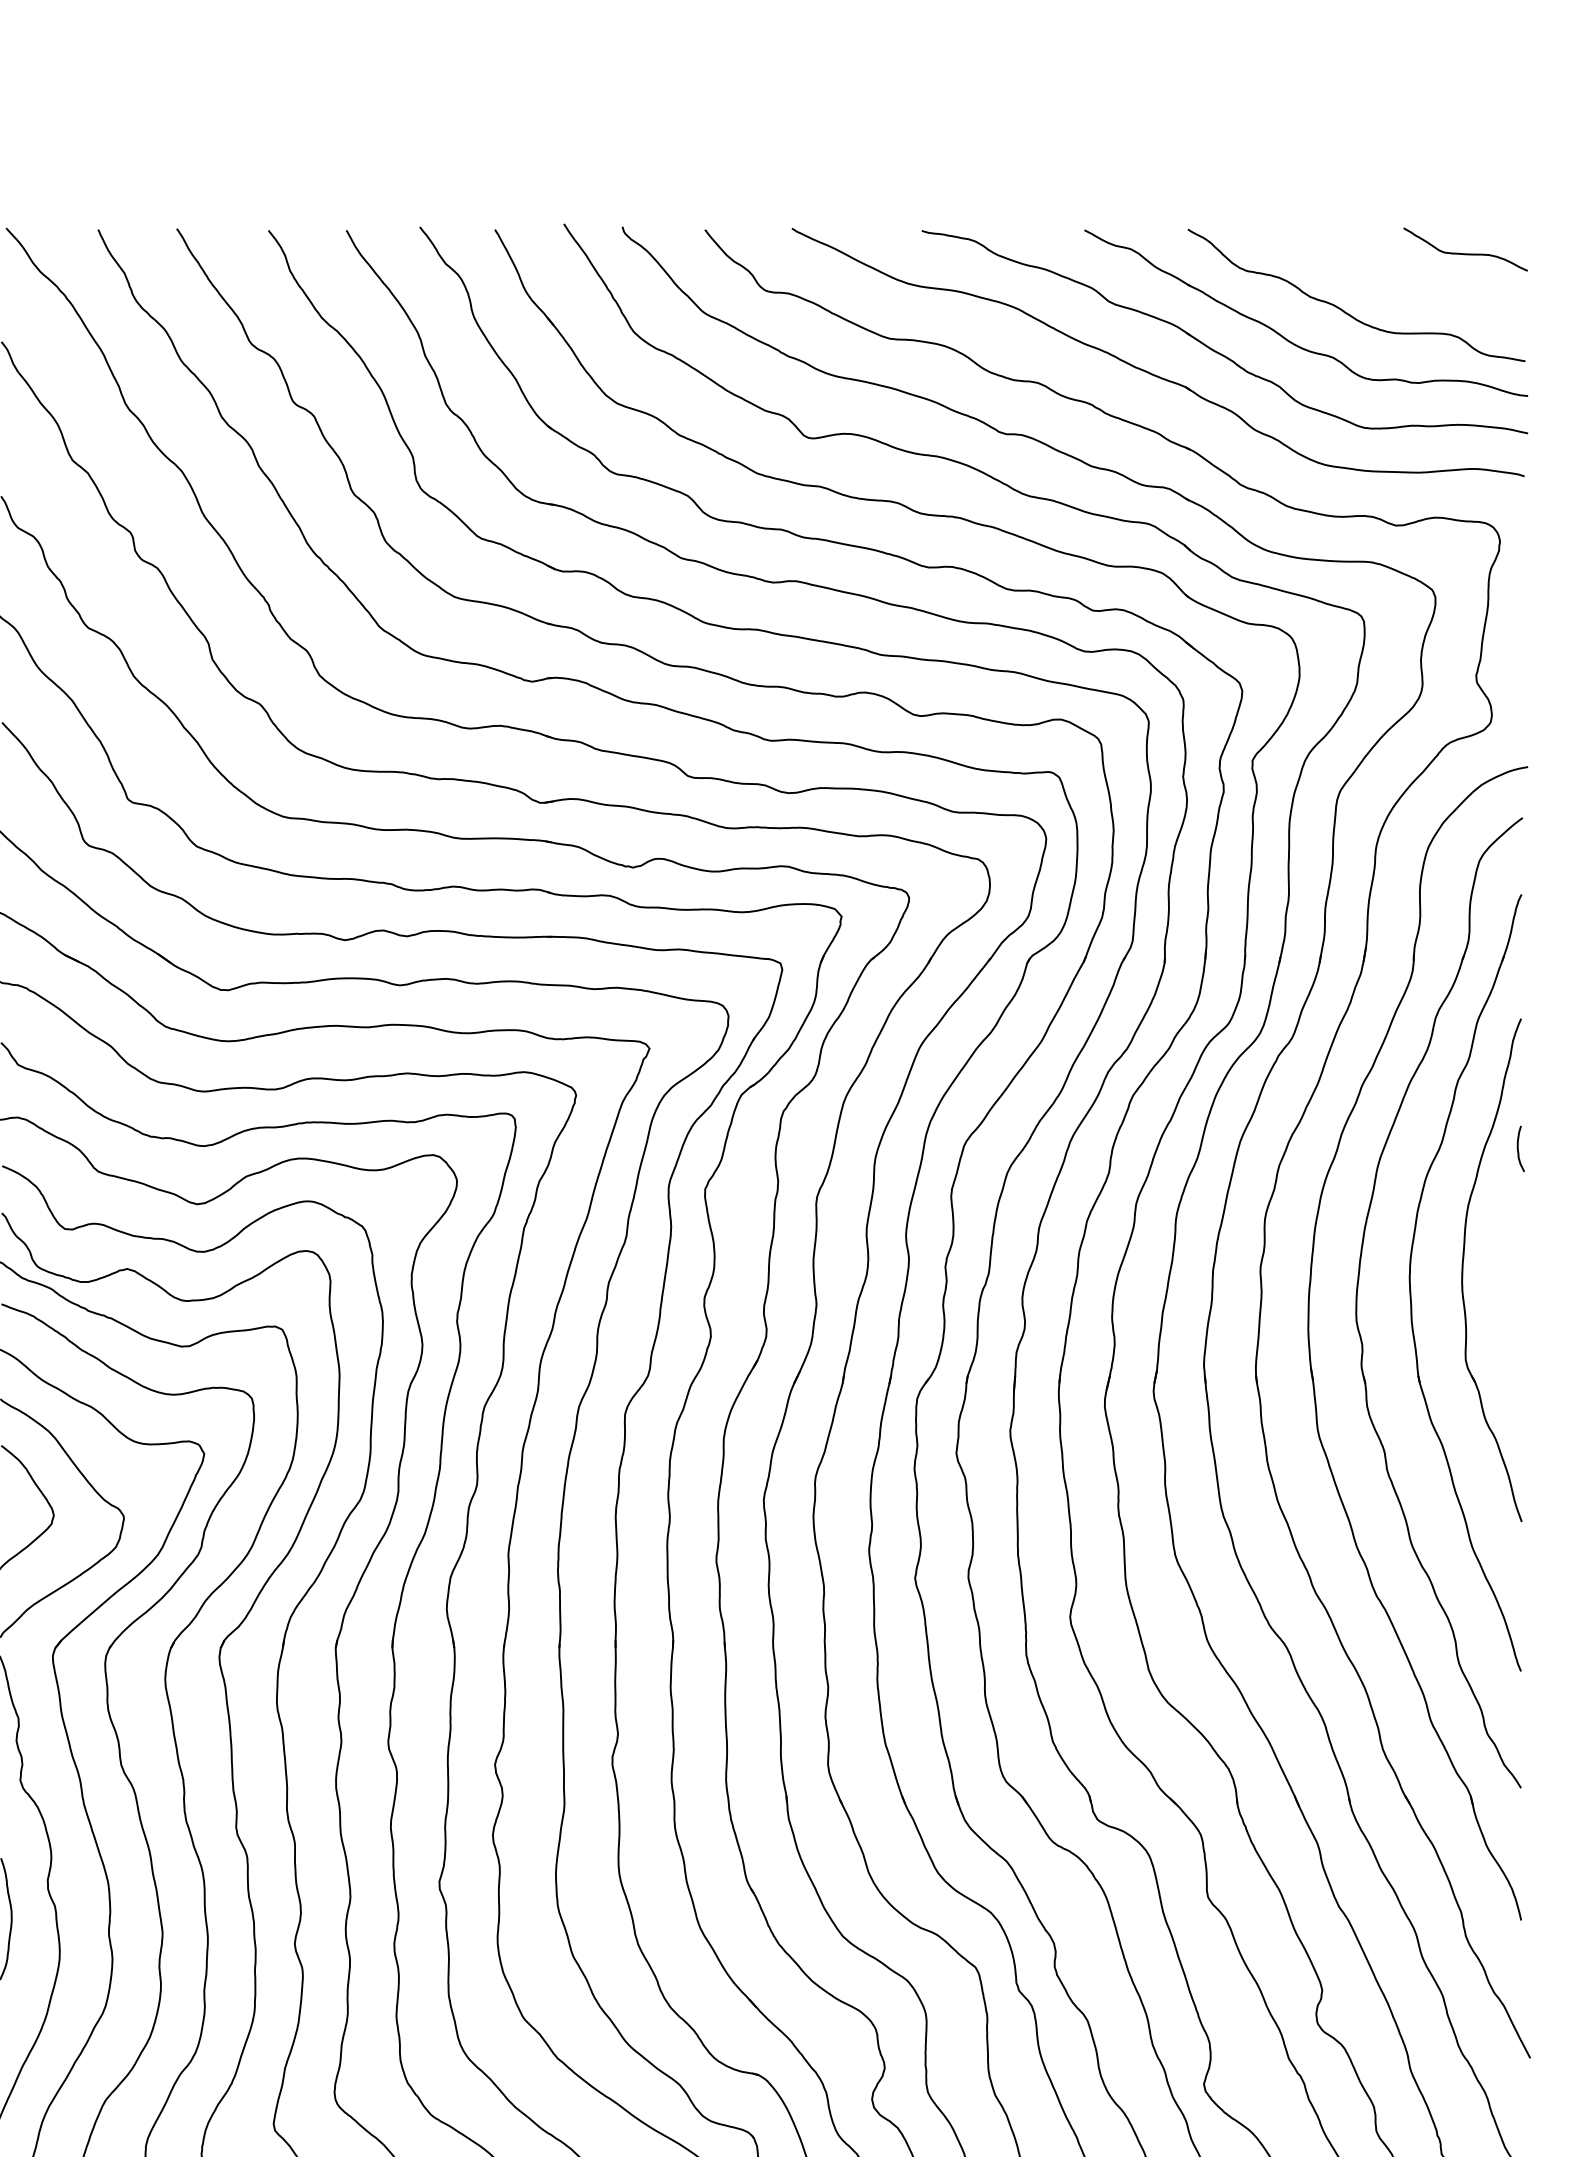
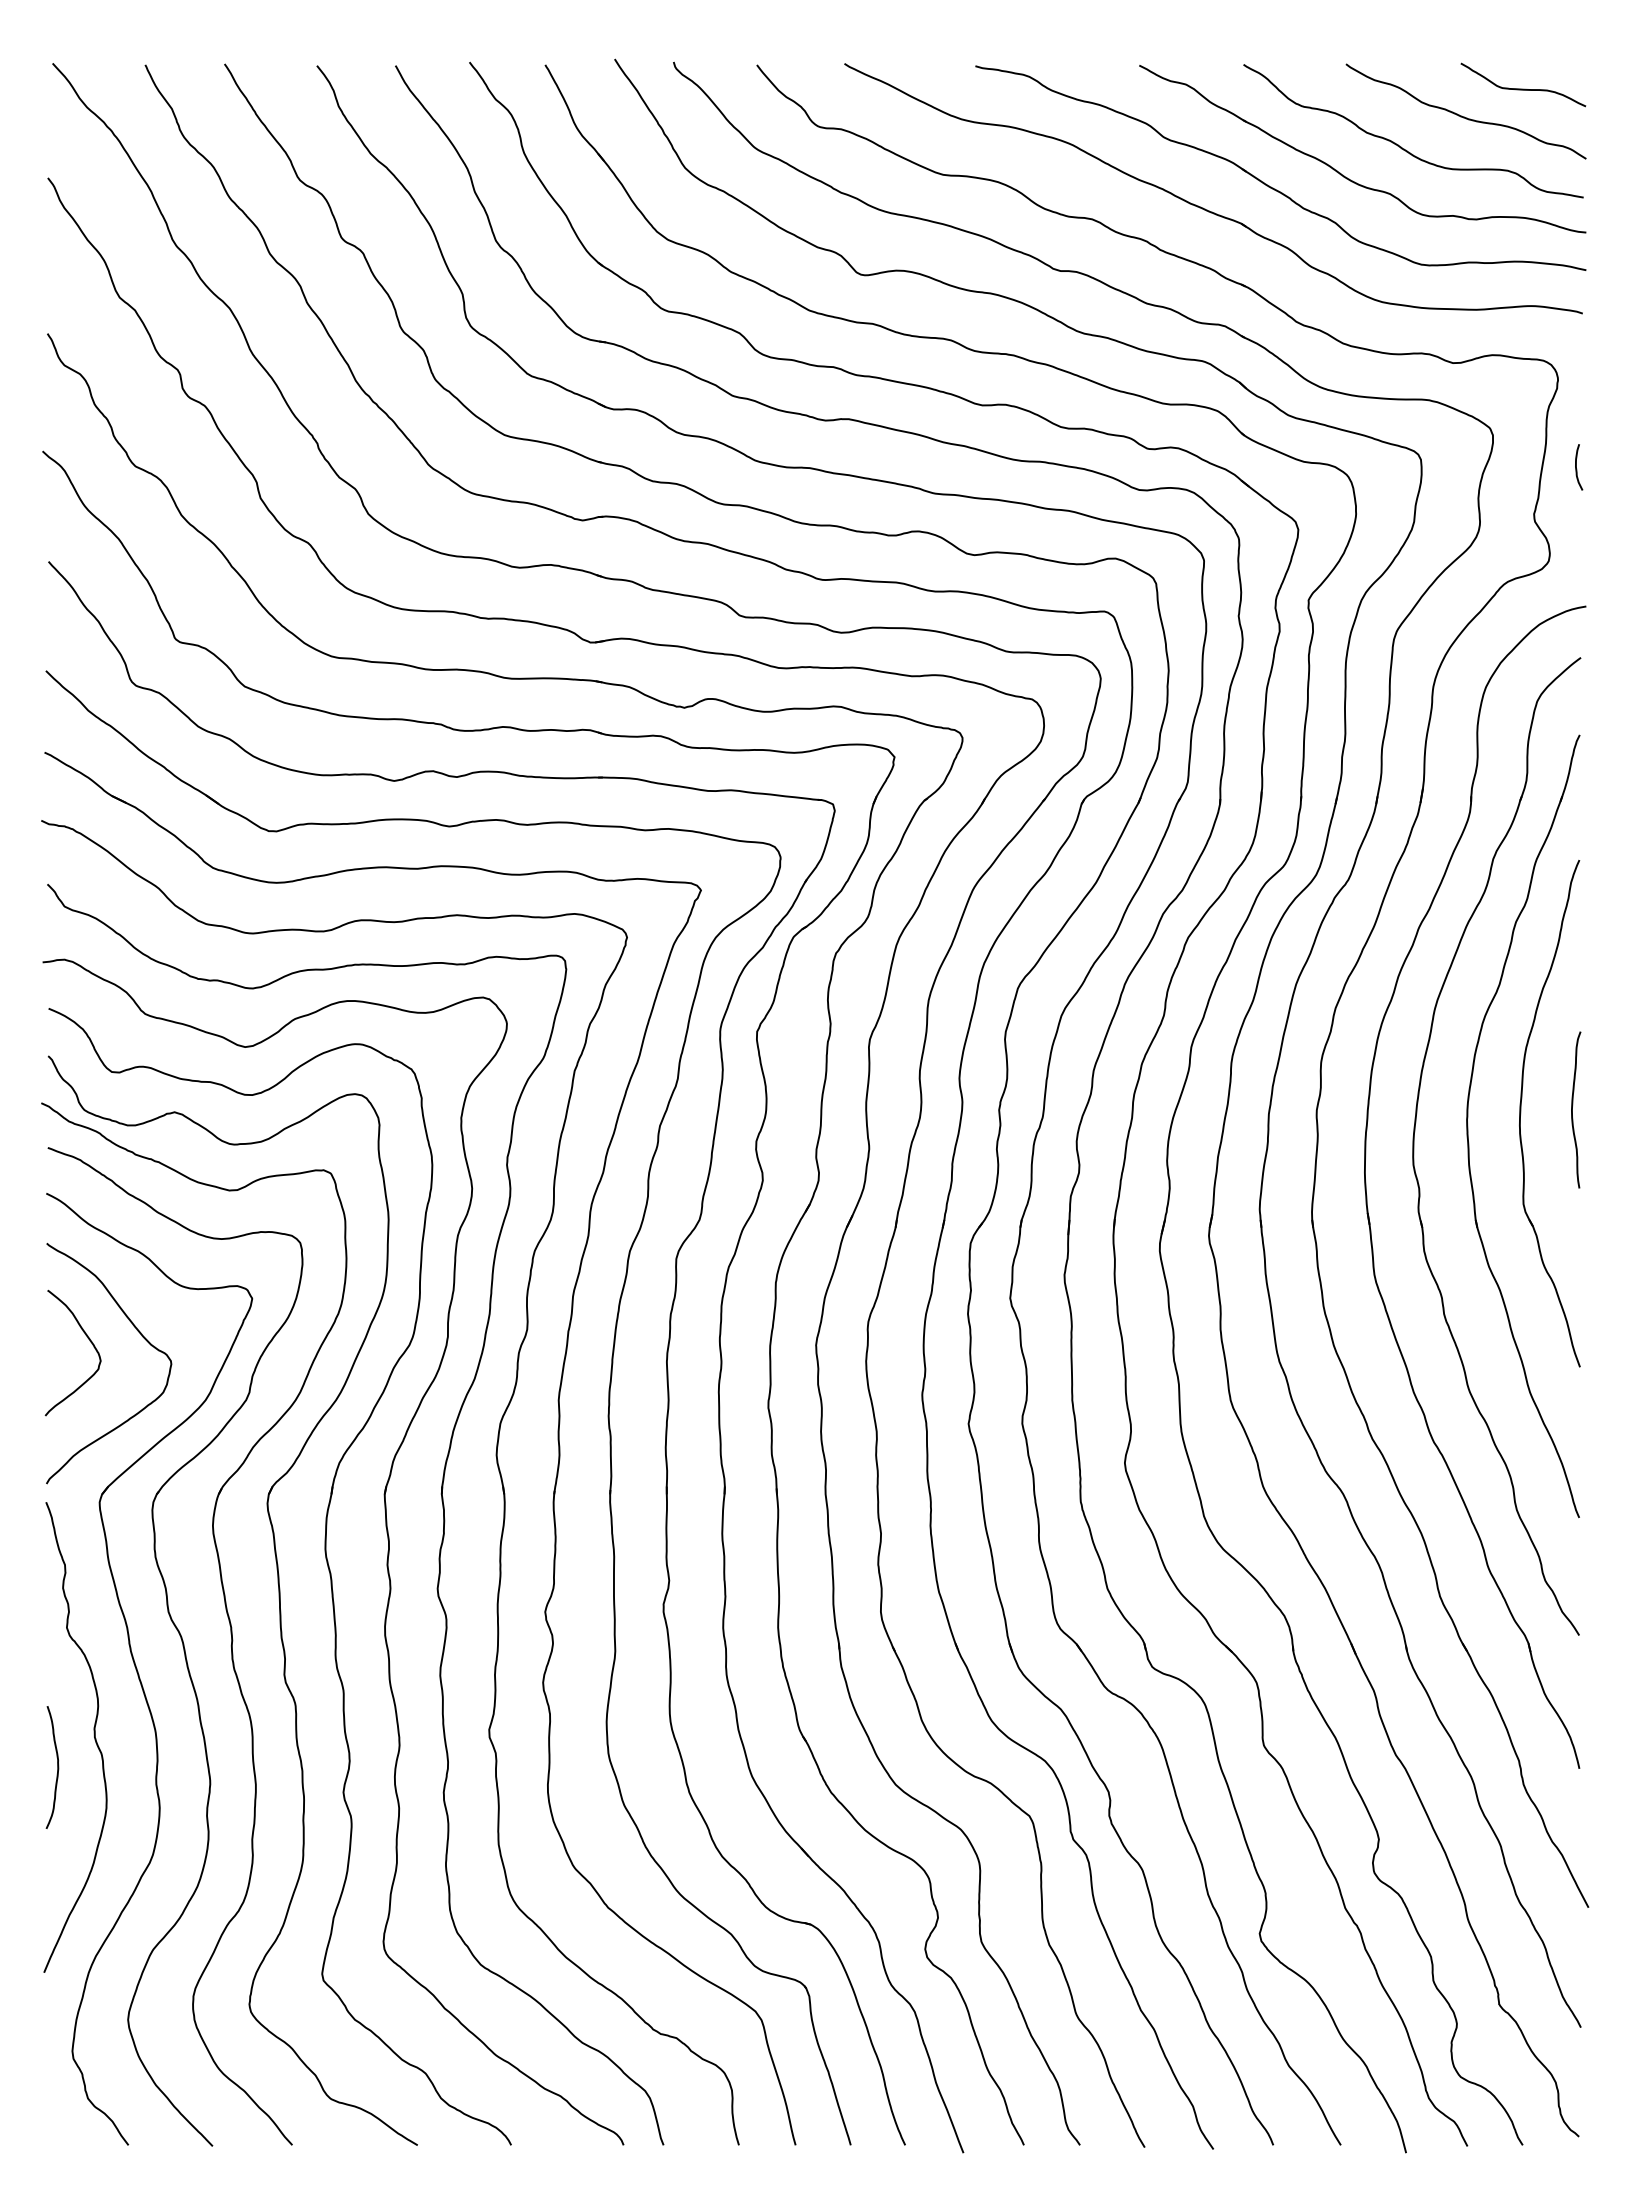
curve: (1407, 280) -> (1464, 116), added
curve: (1519, 1151) -> (1577, 469), moved
curve: (1514, 1266) -> (1572, 1109), added

